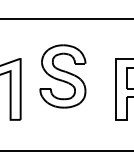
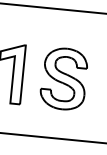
part: (62, 76) -> (63, 78), moved

